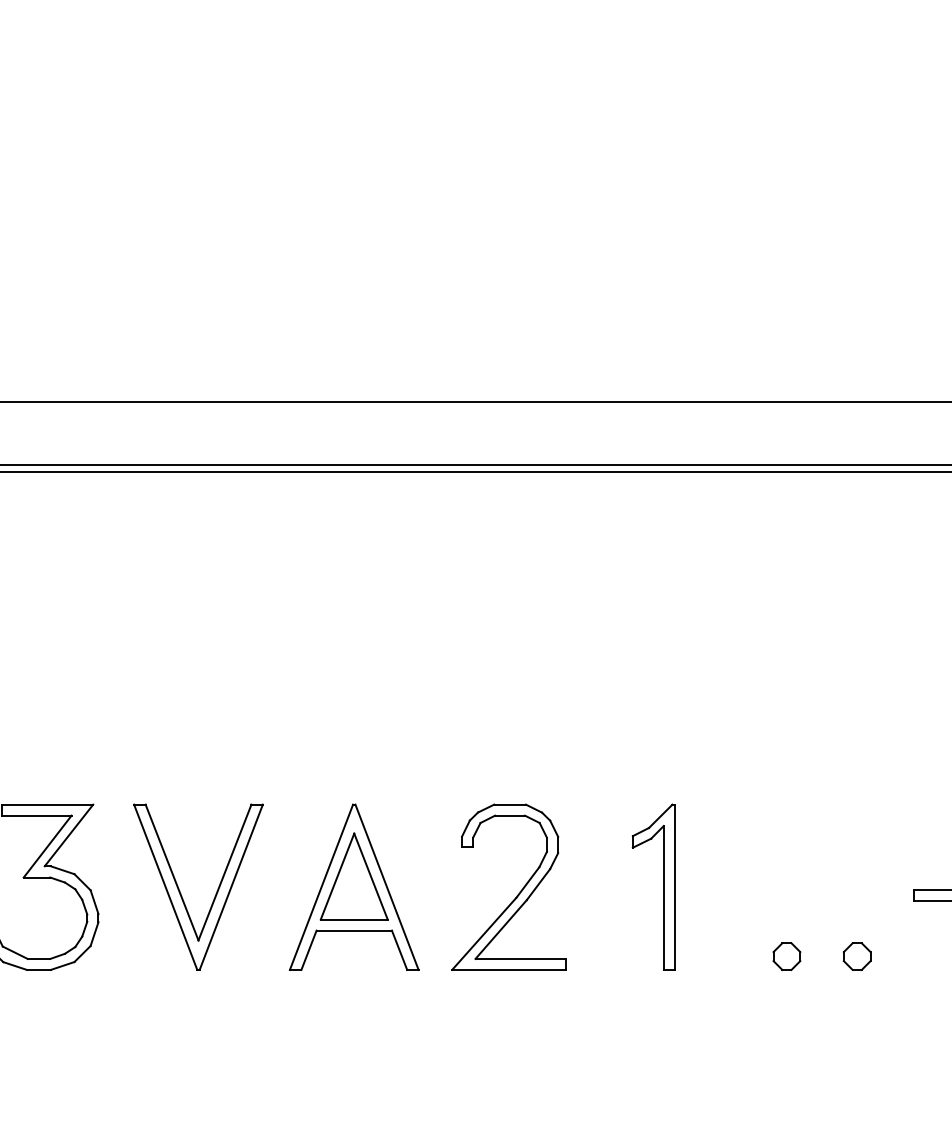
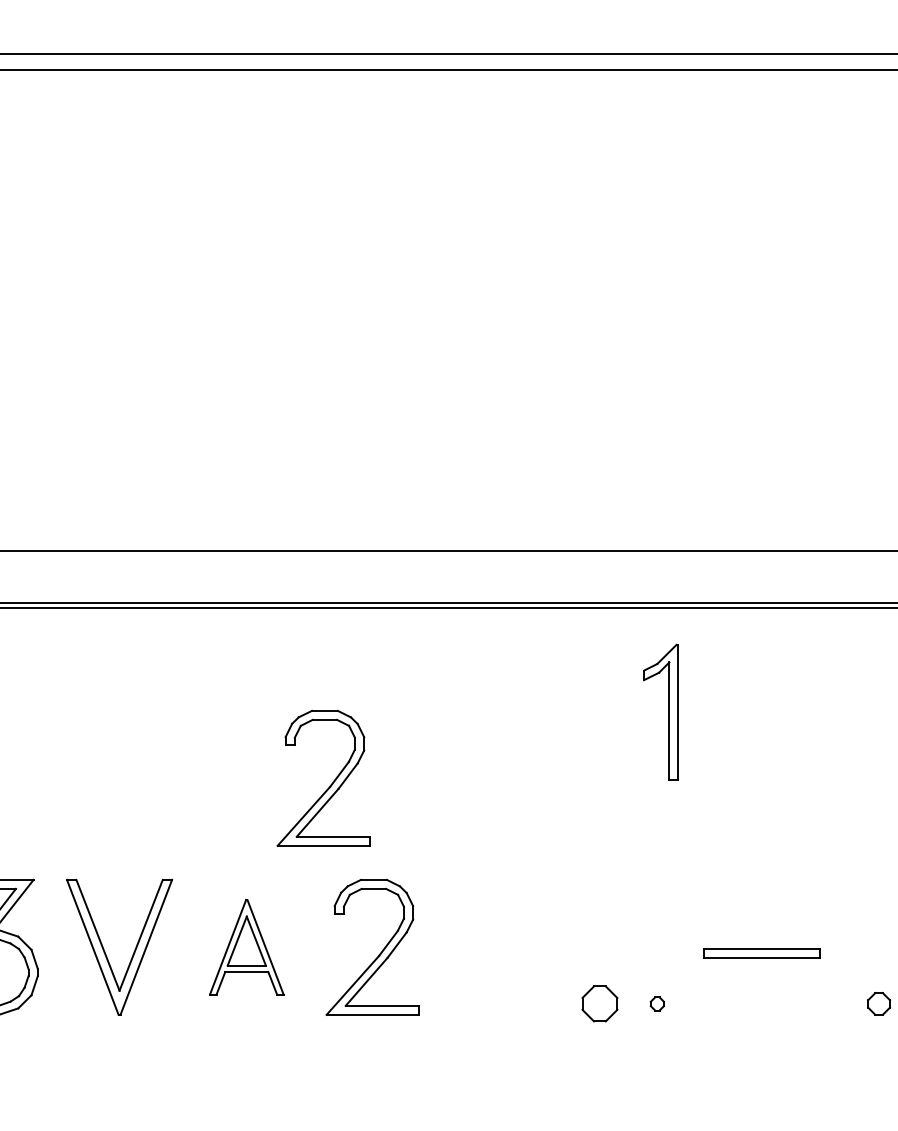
part: (456, 687) -> (330, 784), added
part: (353, 886) -> (246, 946), size x0.7
part: (662, 886) -> (668, 711), moved
part: (786, 956) -> (599, 1003), size x1.6
part: (857, 956) -> (657, 1003), size x0.6

